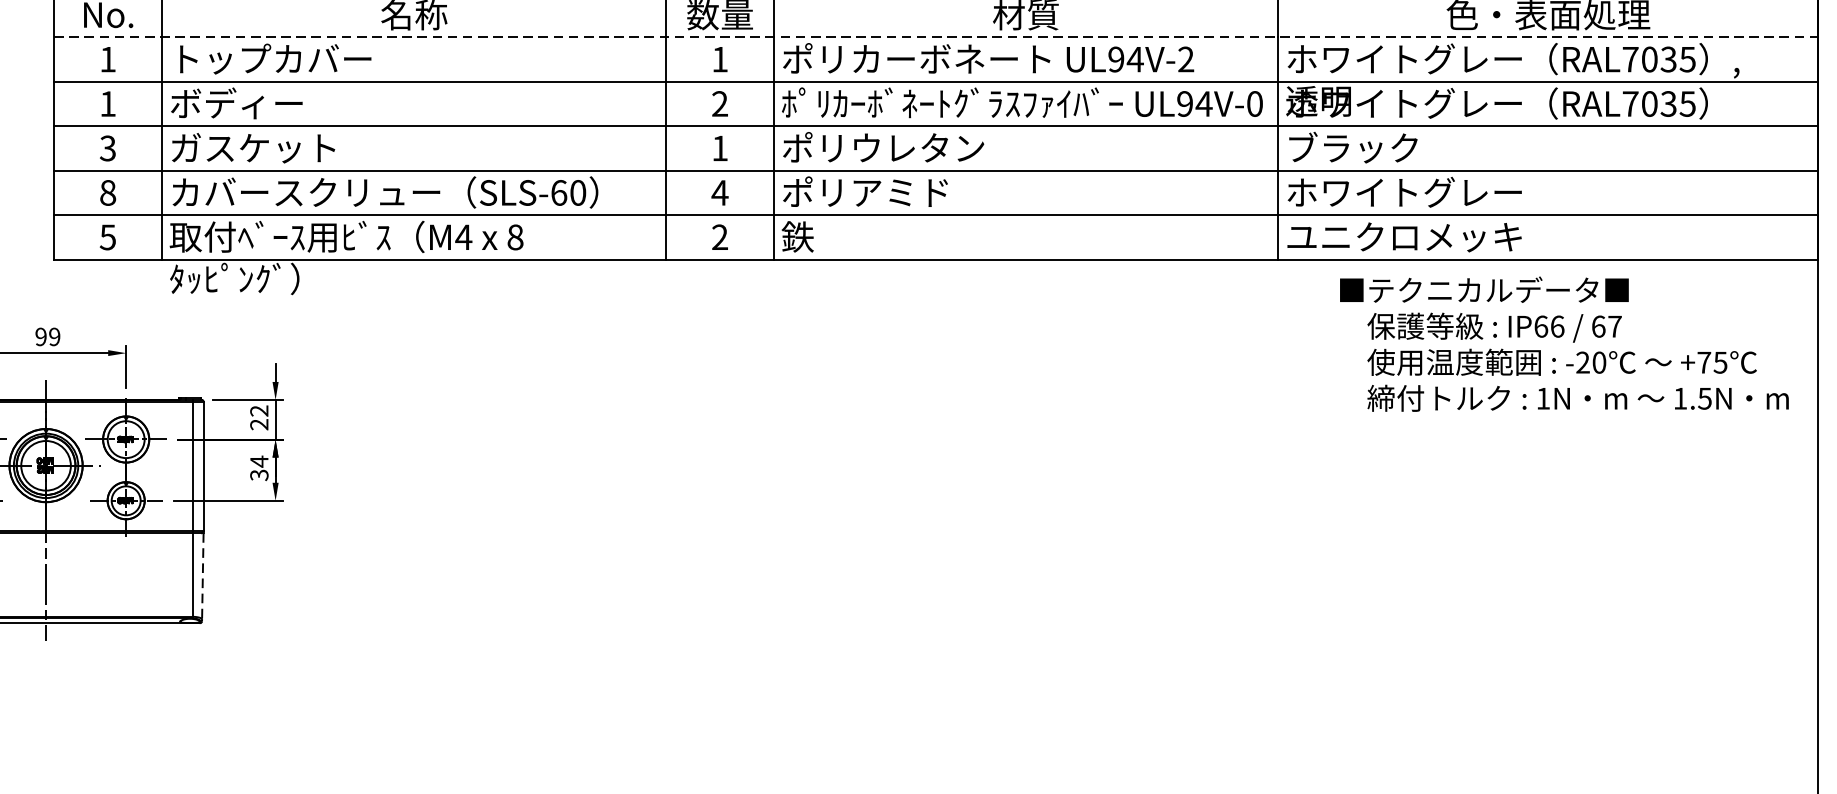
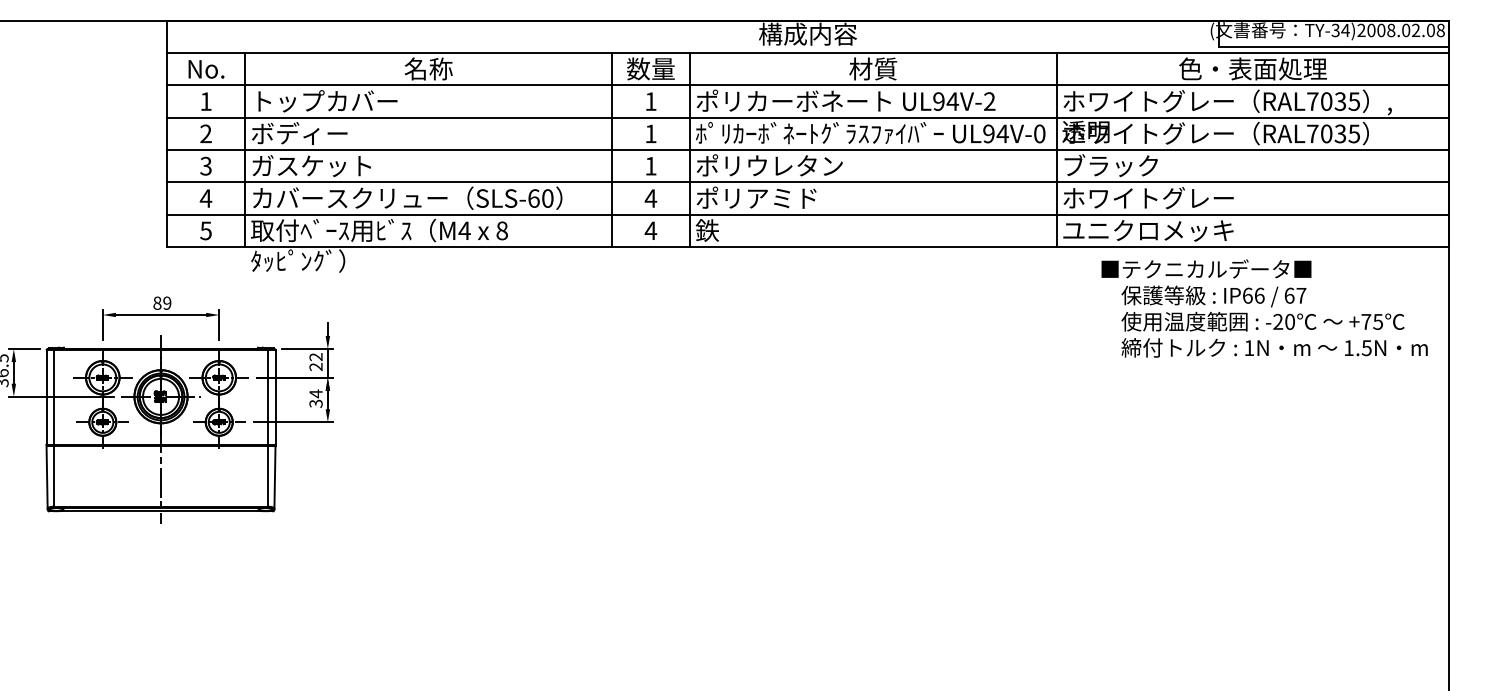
line: (936, 37) -> (808, 85), dashed -> solid
text: (107, 103) -> (205, 133), 1 -> 2
text: (719, 103) -> (650, 133), 2 -> 1
text: (107, 192) -> (205, 198), 8 -> 4
text: (719, 236) -> (650, 230), 2 -> 4
text: (41, 335) -> (157, 302), 99 -> 89
line: (202, 576) -> (274, 477), dashed -> solid

